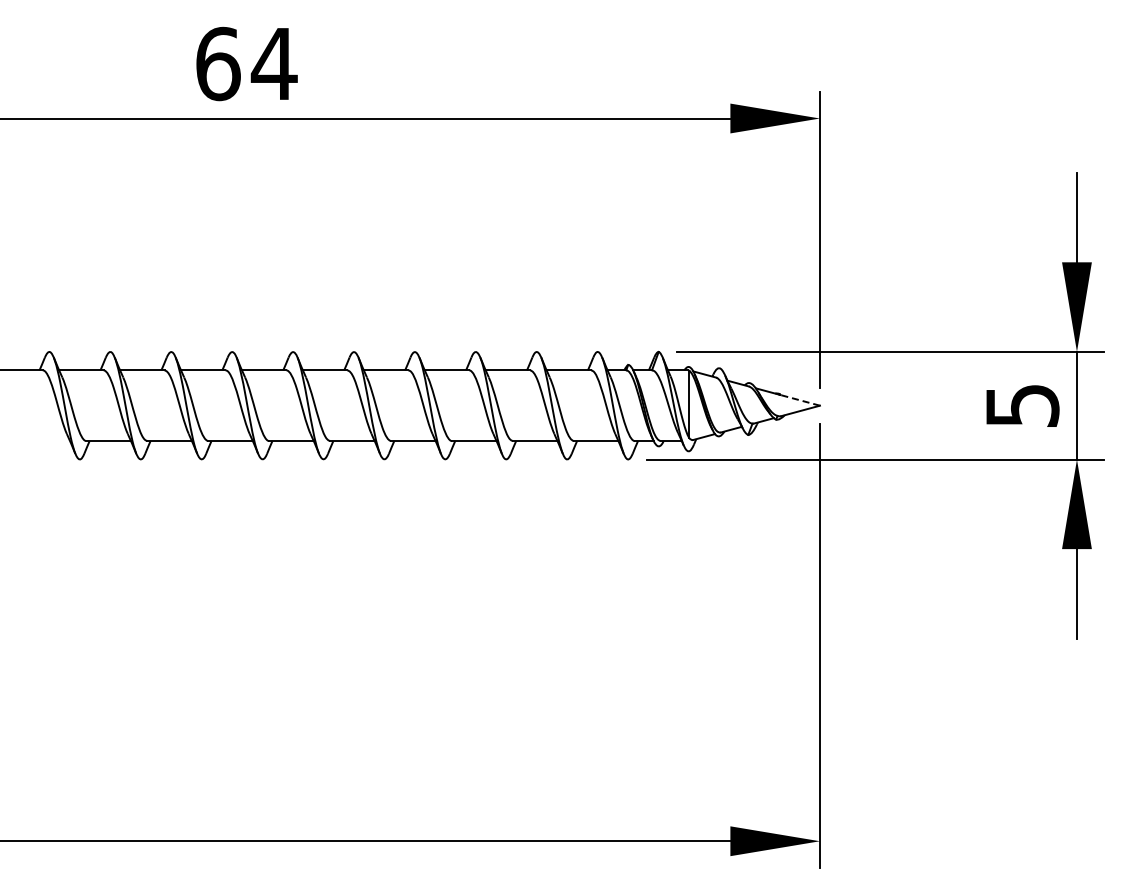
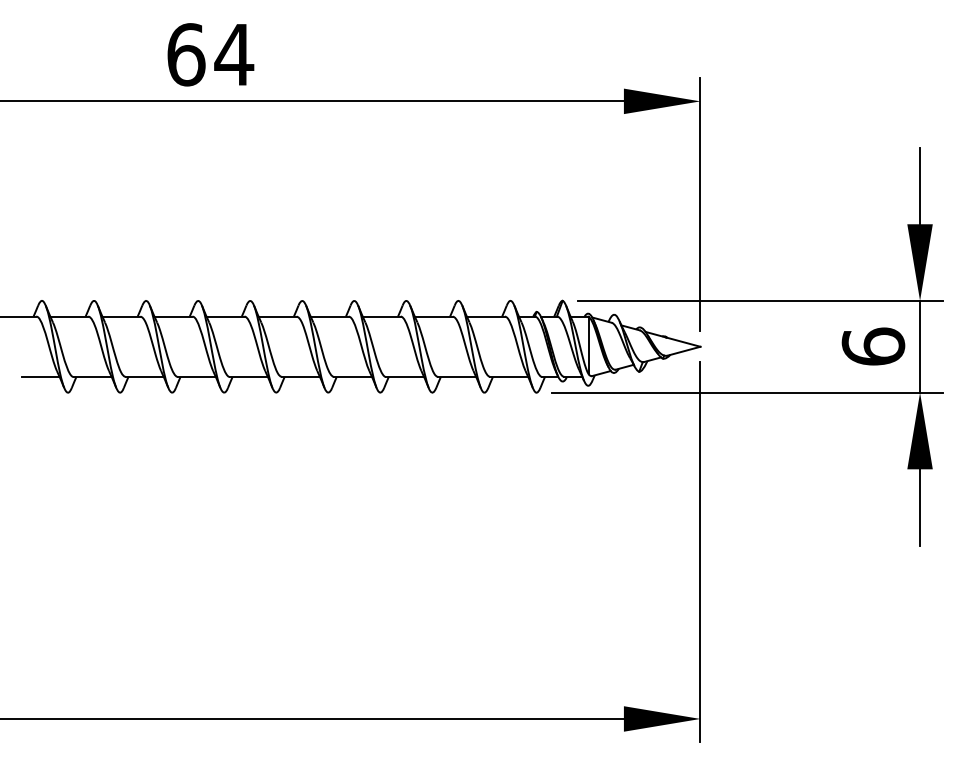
line: (799, 400) -> (682, 342), dashed -> solid
text: (1022, 405) -> (873, 346), 5 -> 6
line: (47, 441) -> (40, 377), added

